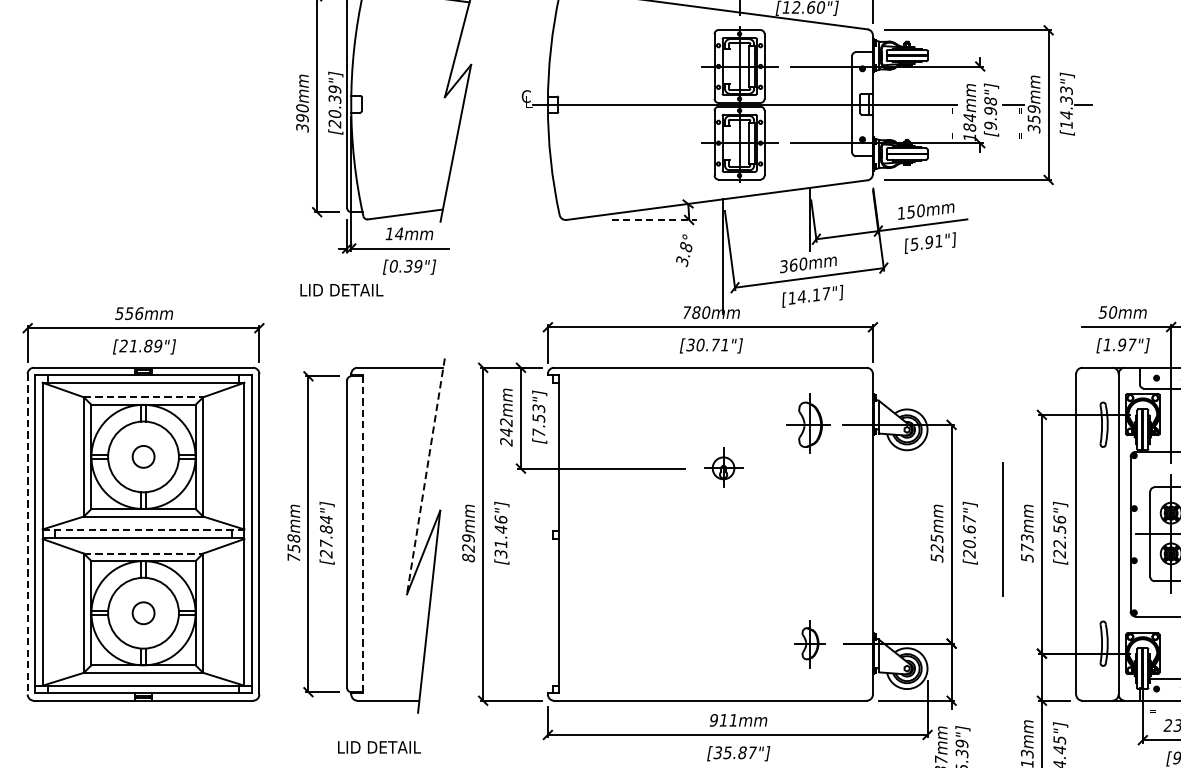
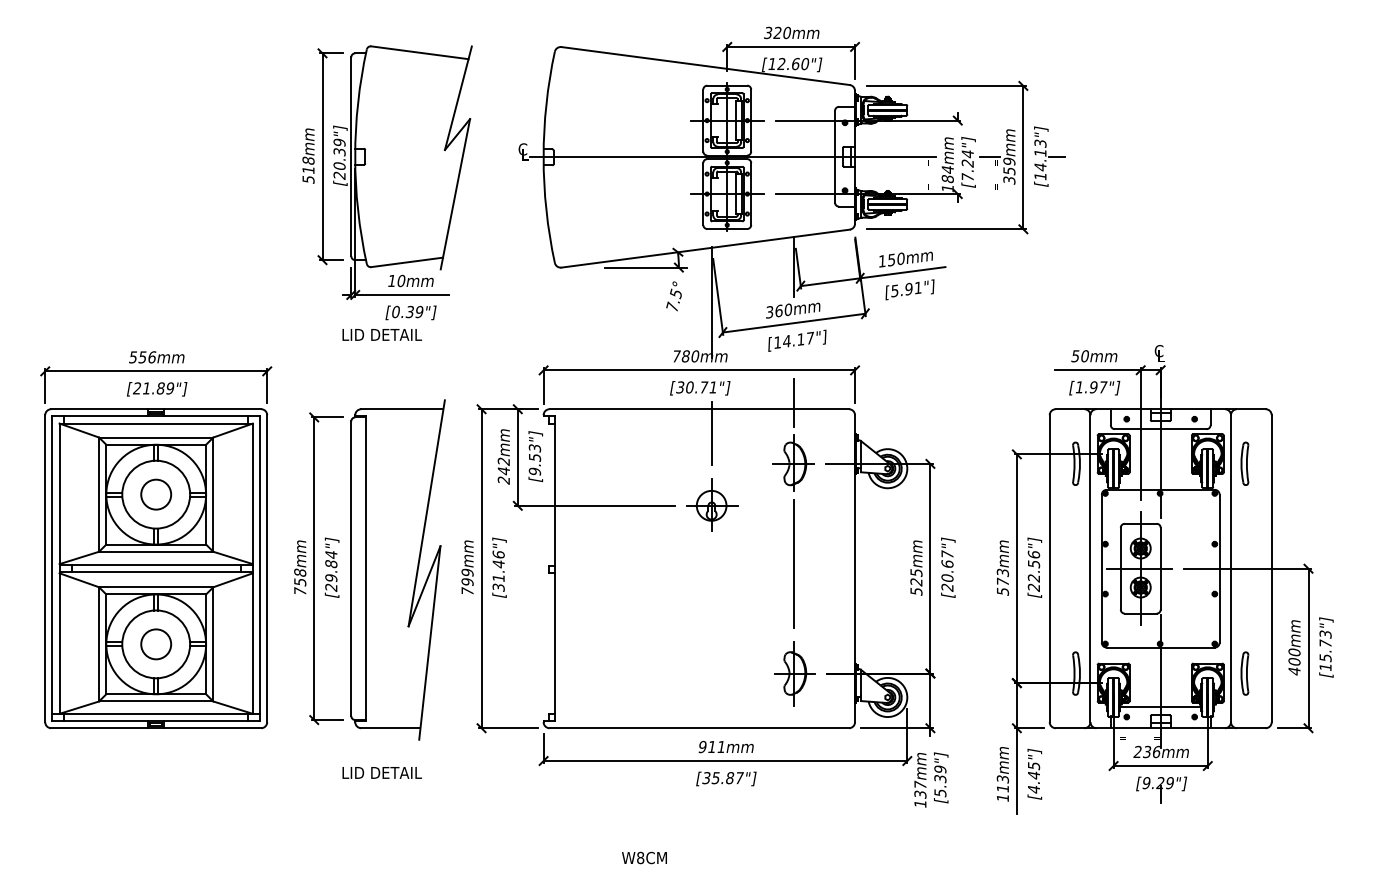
text: (1066, 100) -> (1040, 153), [14.33"] -> [14.13"]
text: (990, 113) -> (967, 165), [9.98"] -> [7.24"]
text: (302, 117) -> (308, 169), 390mm -> 518mm
line: (654, 219) -> (645, 267), dashed -> solid
text: (399, 233) -> (401, 280), 14mm -> 10mm
text: (683, 254) -> (673, 300), 3.8° -> 7.5°
text: (341, 289) -> (381, 334), moved
line: (809, 361) -> (794, 403), added
line: (723, 393) -> (711, 433), added
line: (143, 397) -> (156, 437), dashed -> solid
text: (538, 432) -> (534, 471), [7.53"] -> [9.53"]
circle: (143, 456) -> (156, 494), size x1.43
part: (724, 467) -> (712, 504), size x1.43
line: (425, 476) -> (426, 513), dashed -> solid
line: (1001, 528) -> (793, 563), moved
line: (143, 530) -> (156, 565), dashed -> solid
line: (27, 534) -> (45, 568), dashed -> solid
line: (363, 535) -> (366, 569), dashed -> solid
text: (326, 543) -> (331, 577), [27.84"] -> [29.84"]
text: (468, 552) -> (467, 586), 829mm -> 799mm
line: (143, 553) -> (156, 587), dashed -> solid
circle: (143, 613) -> (156, 644), size x1.43
part: (809, 643) -> (794, 673), size x1.43

